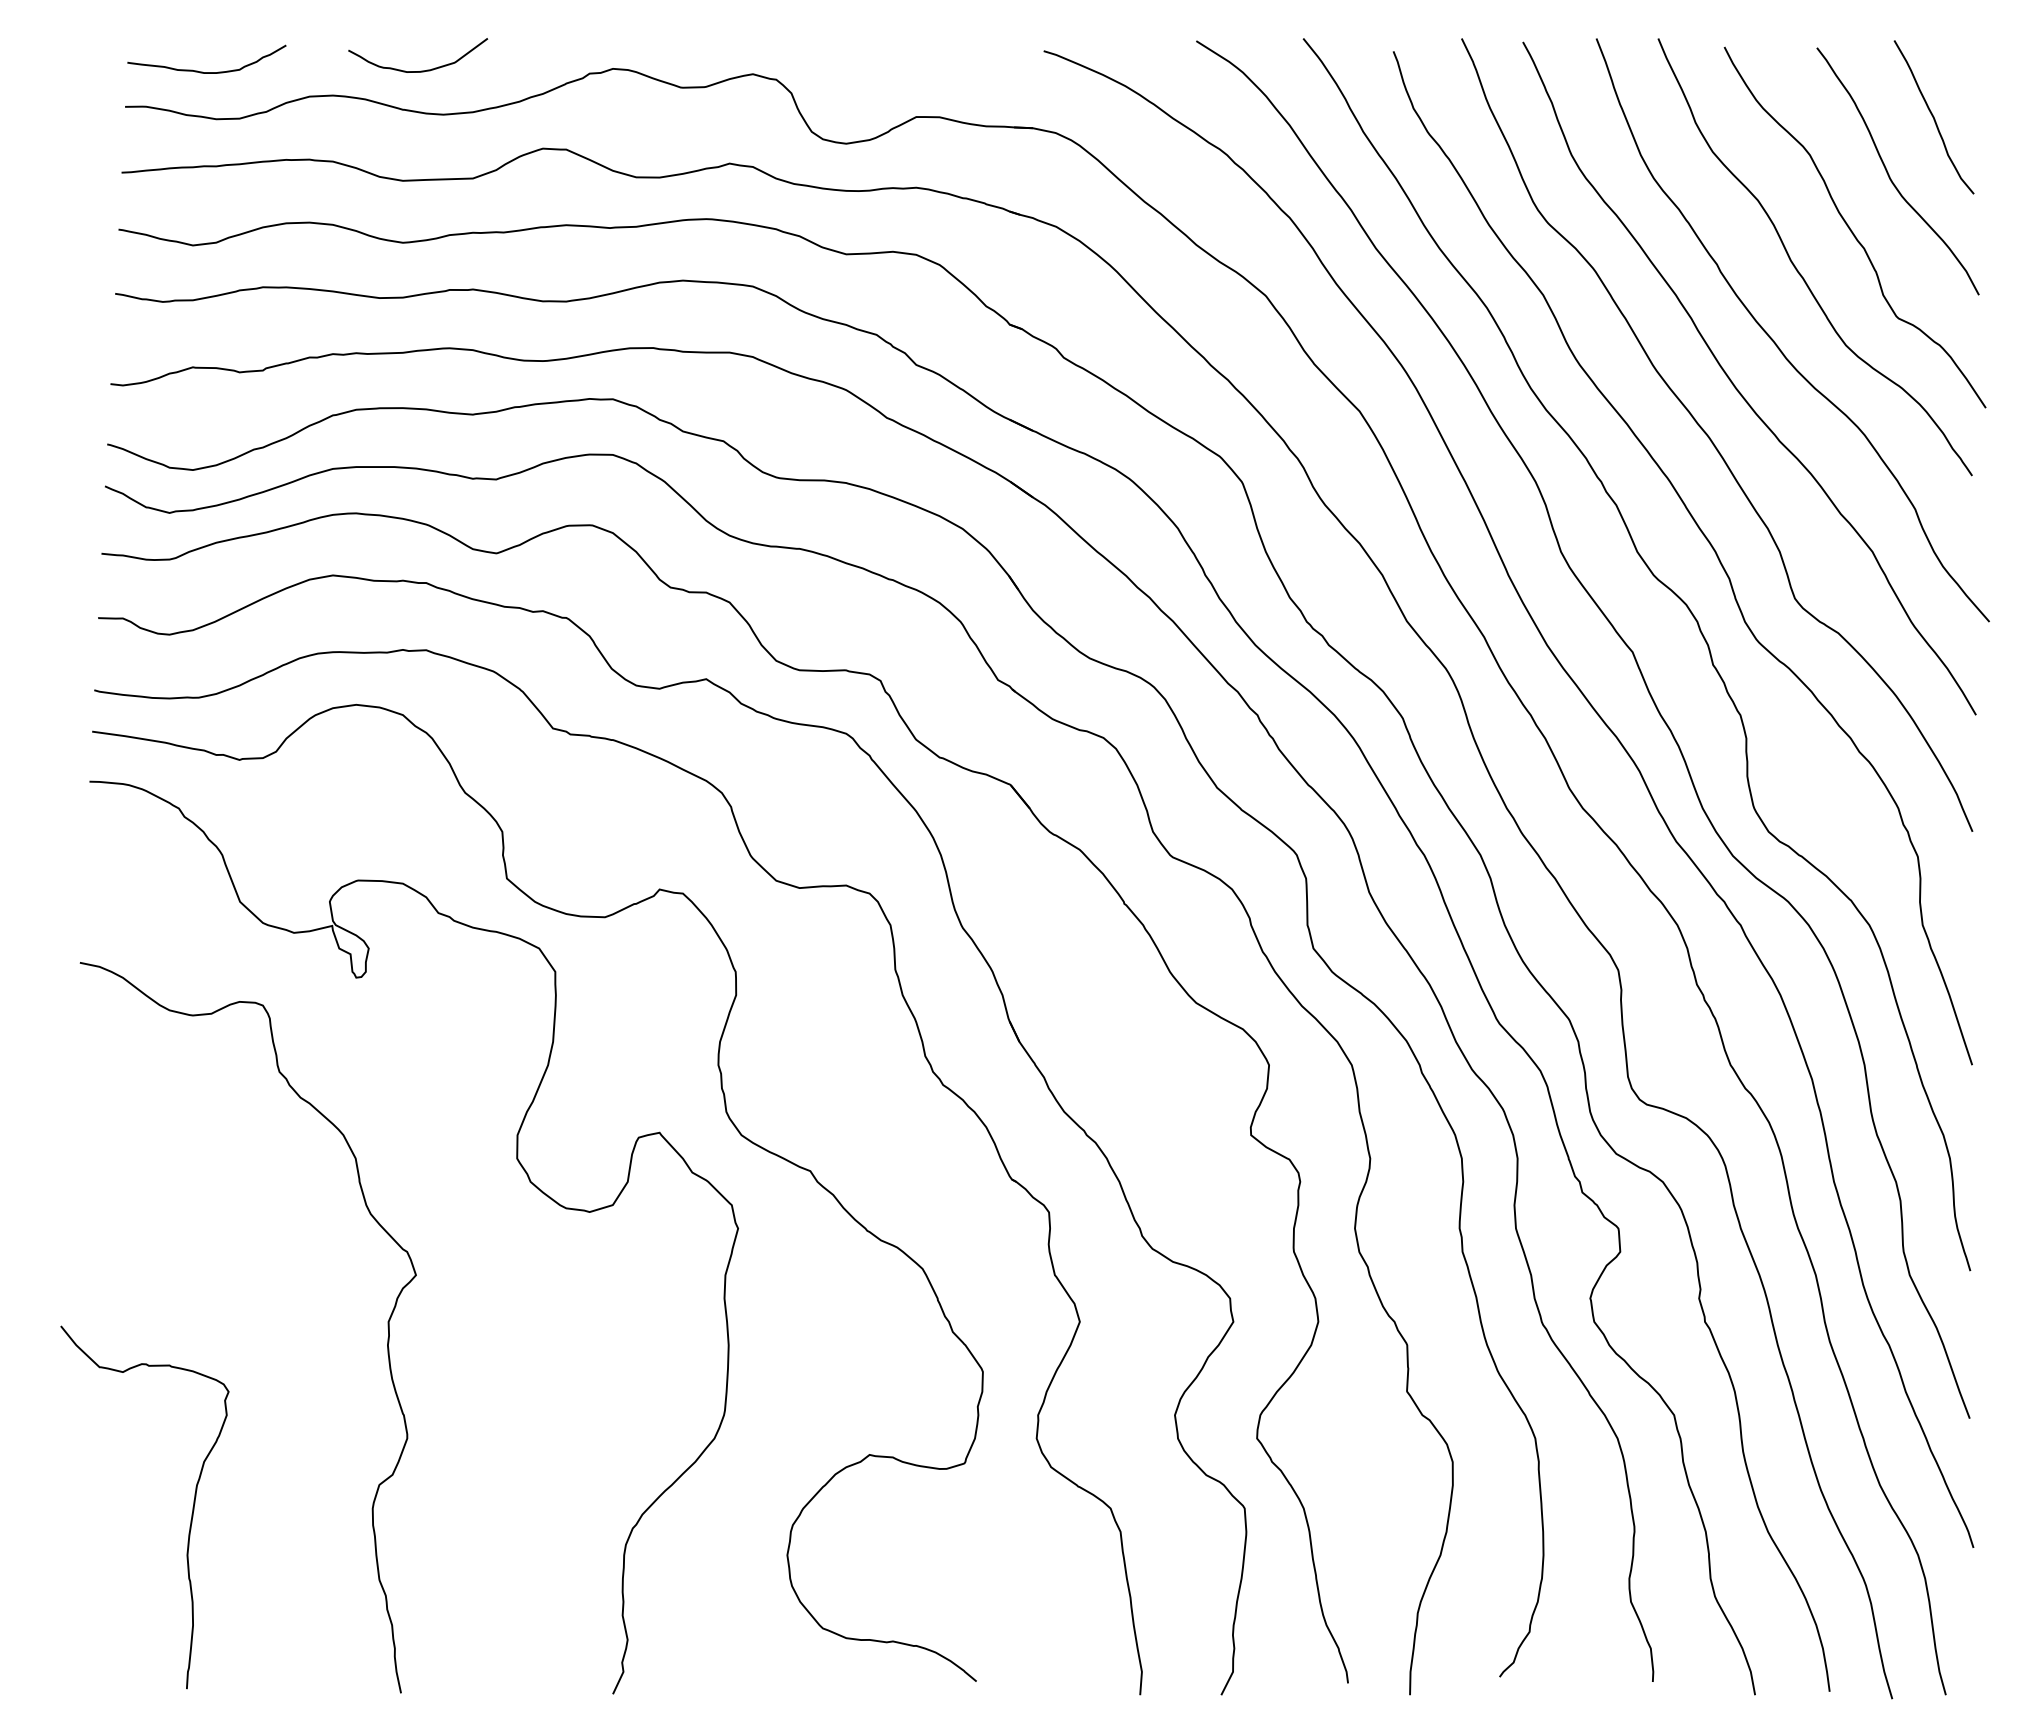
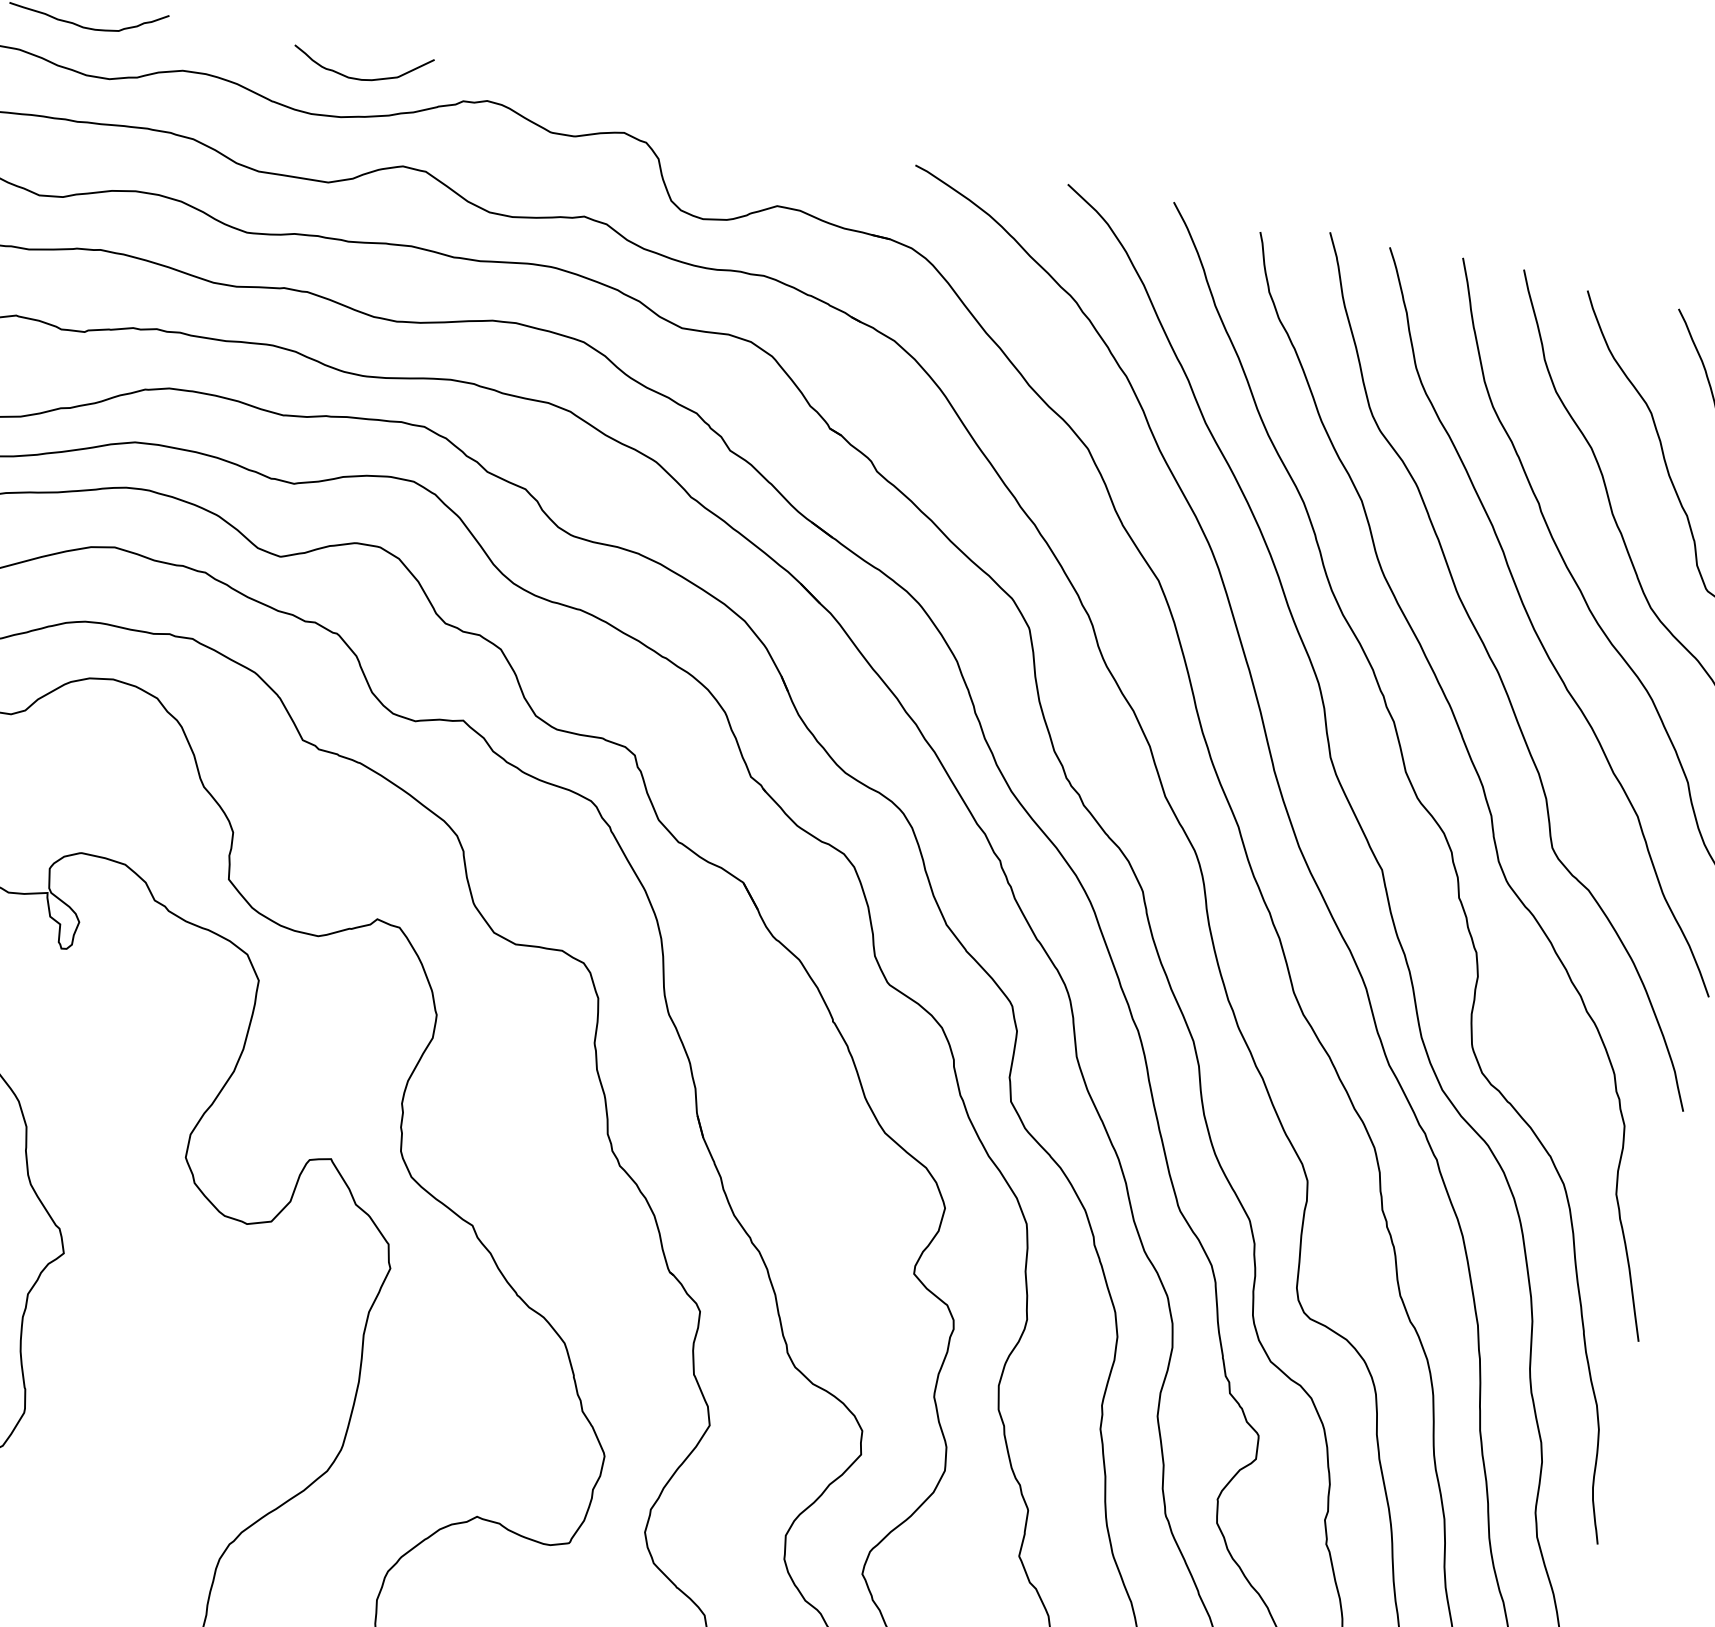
curve: (420, 70) -> (362, 78), moved

